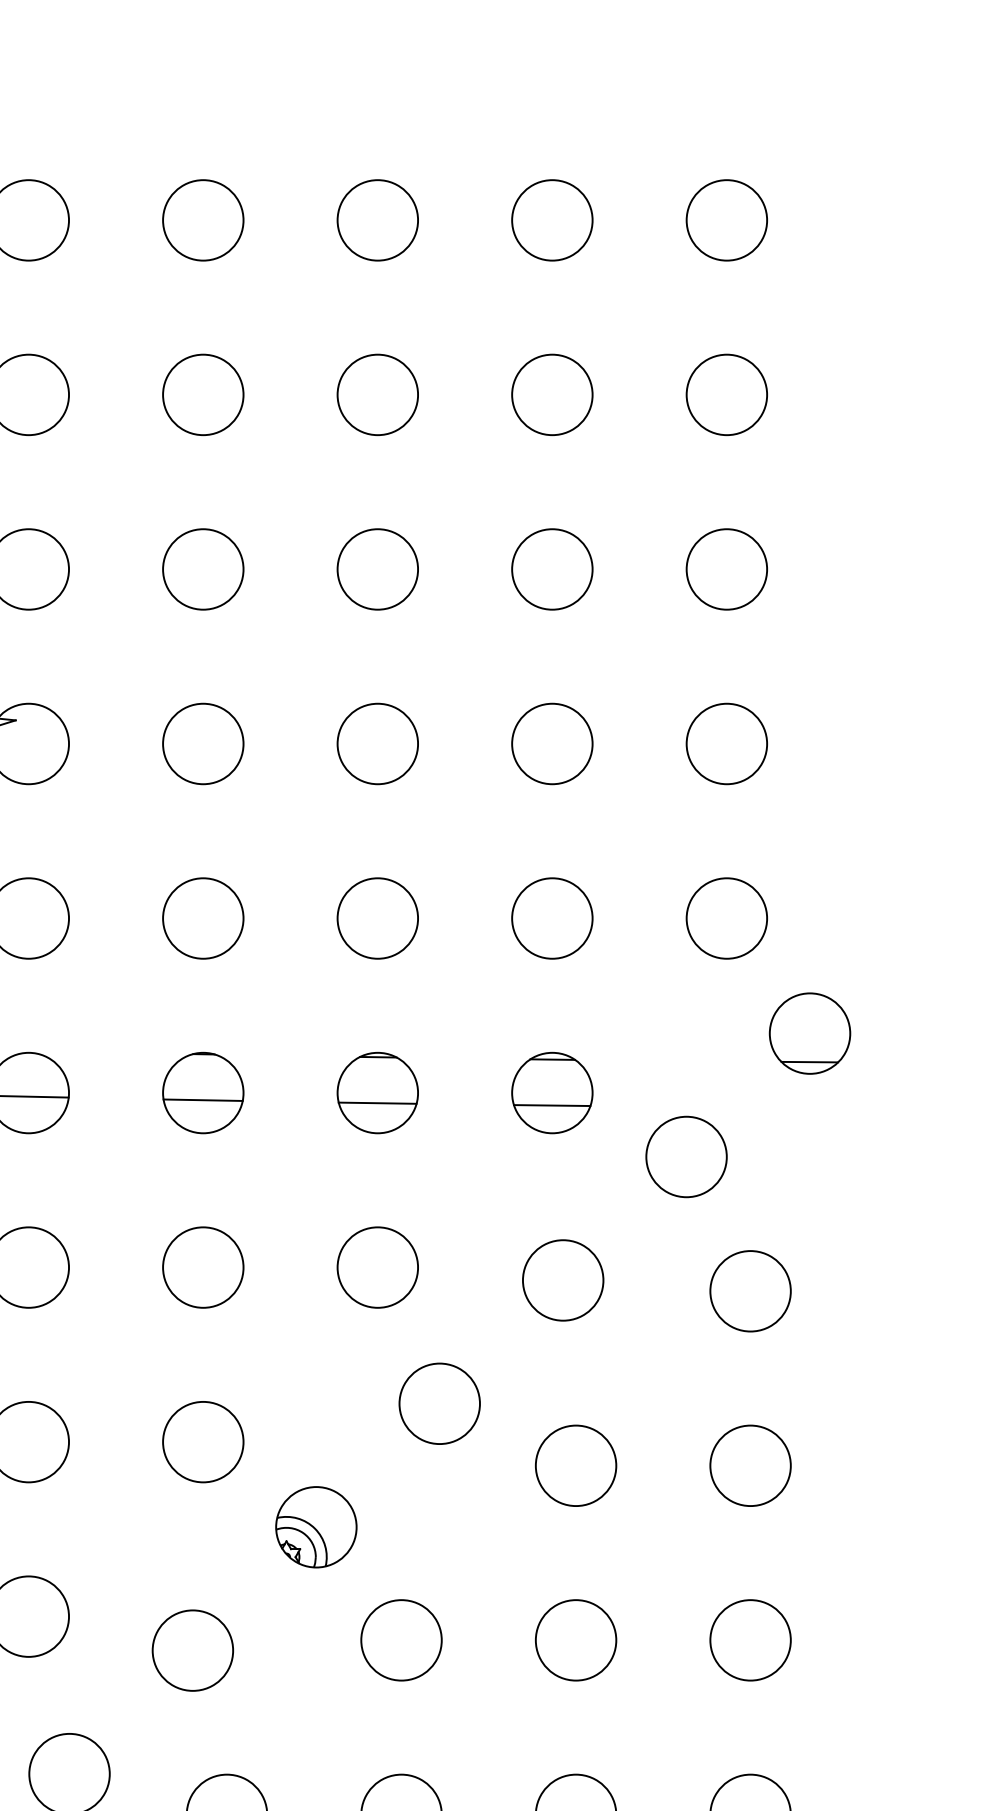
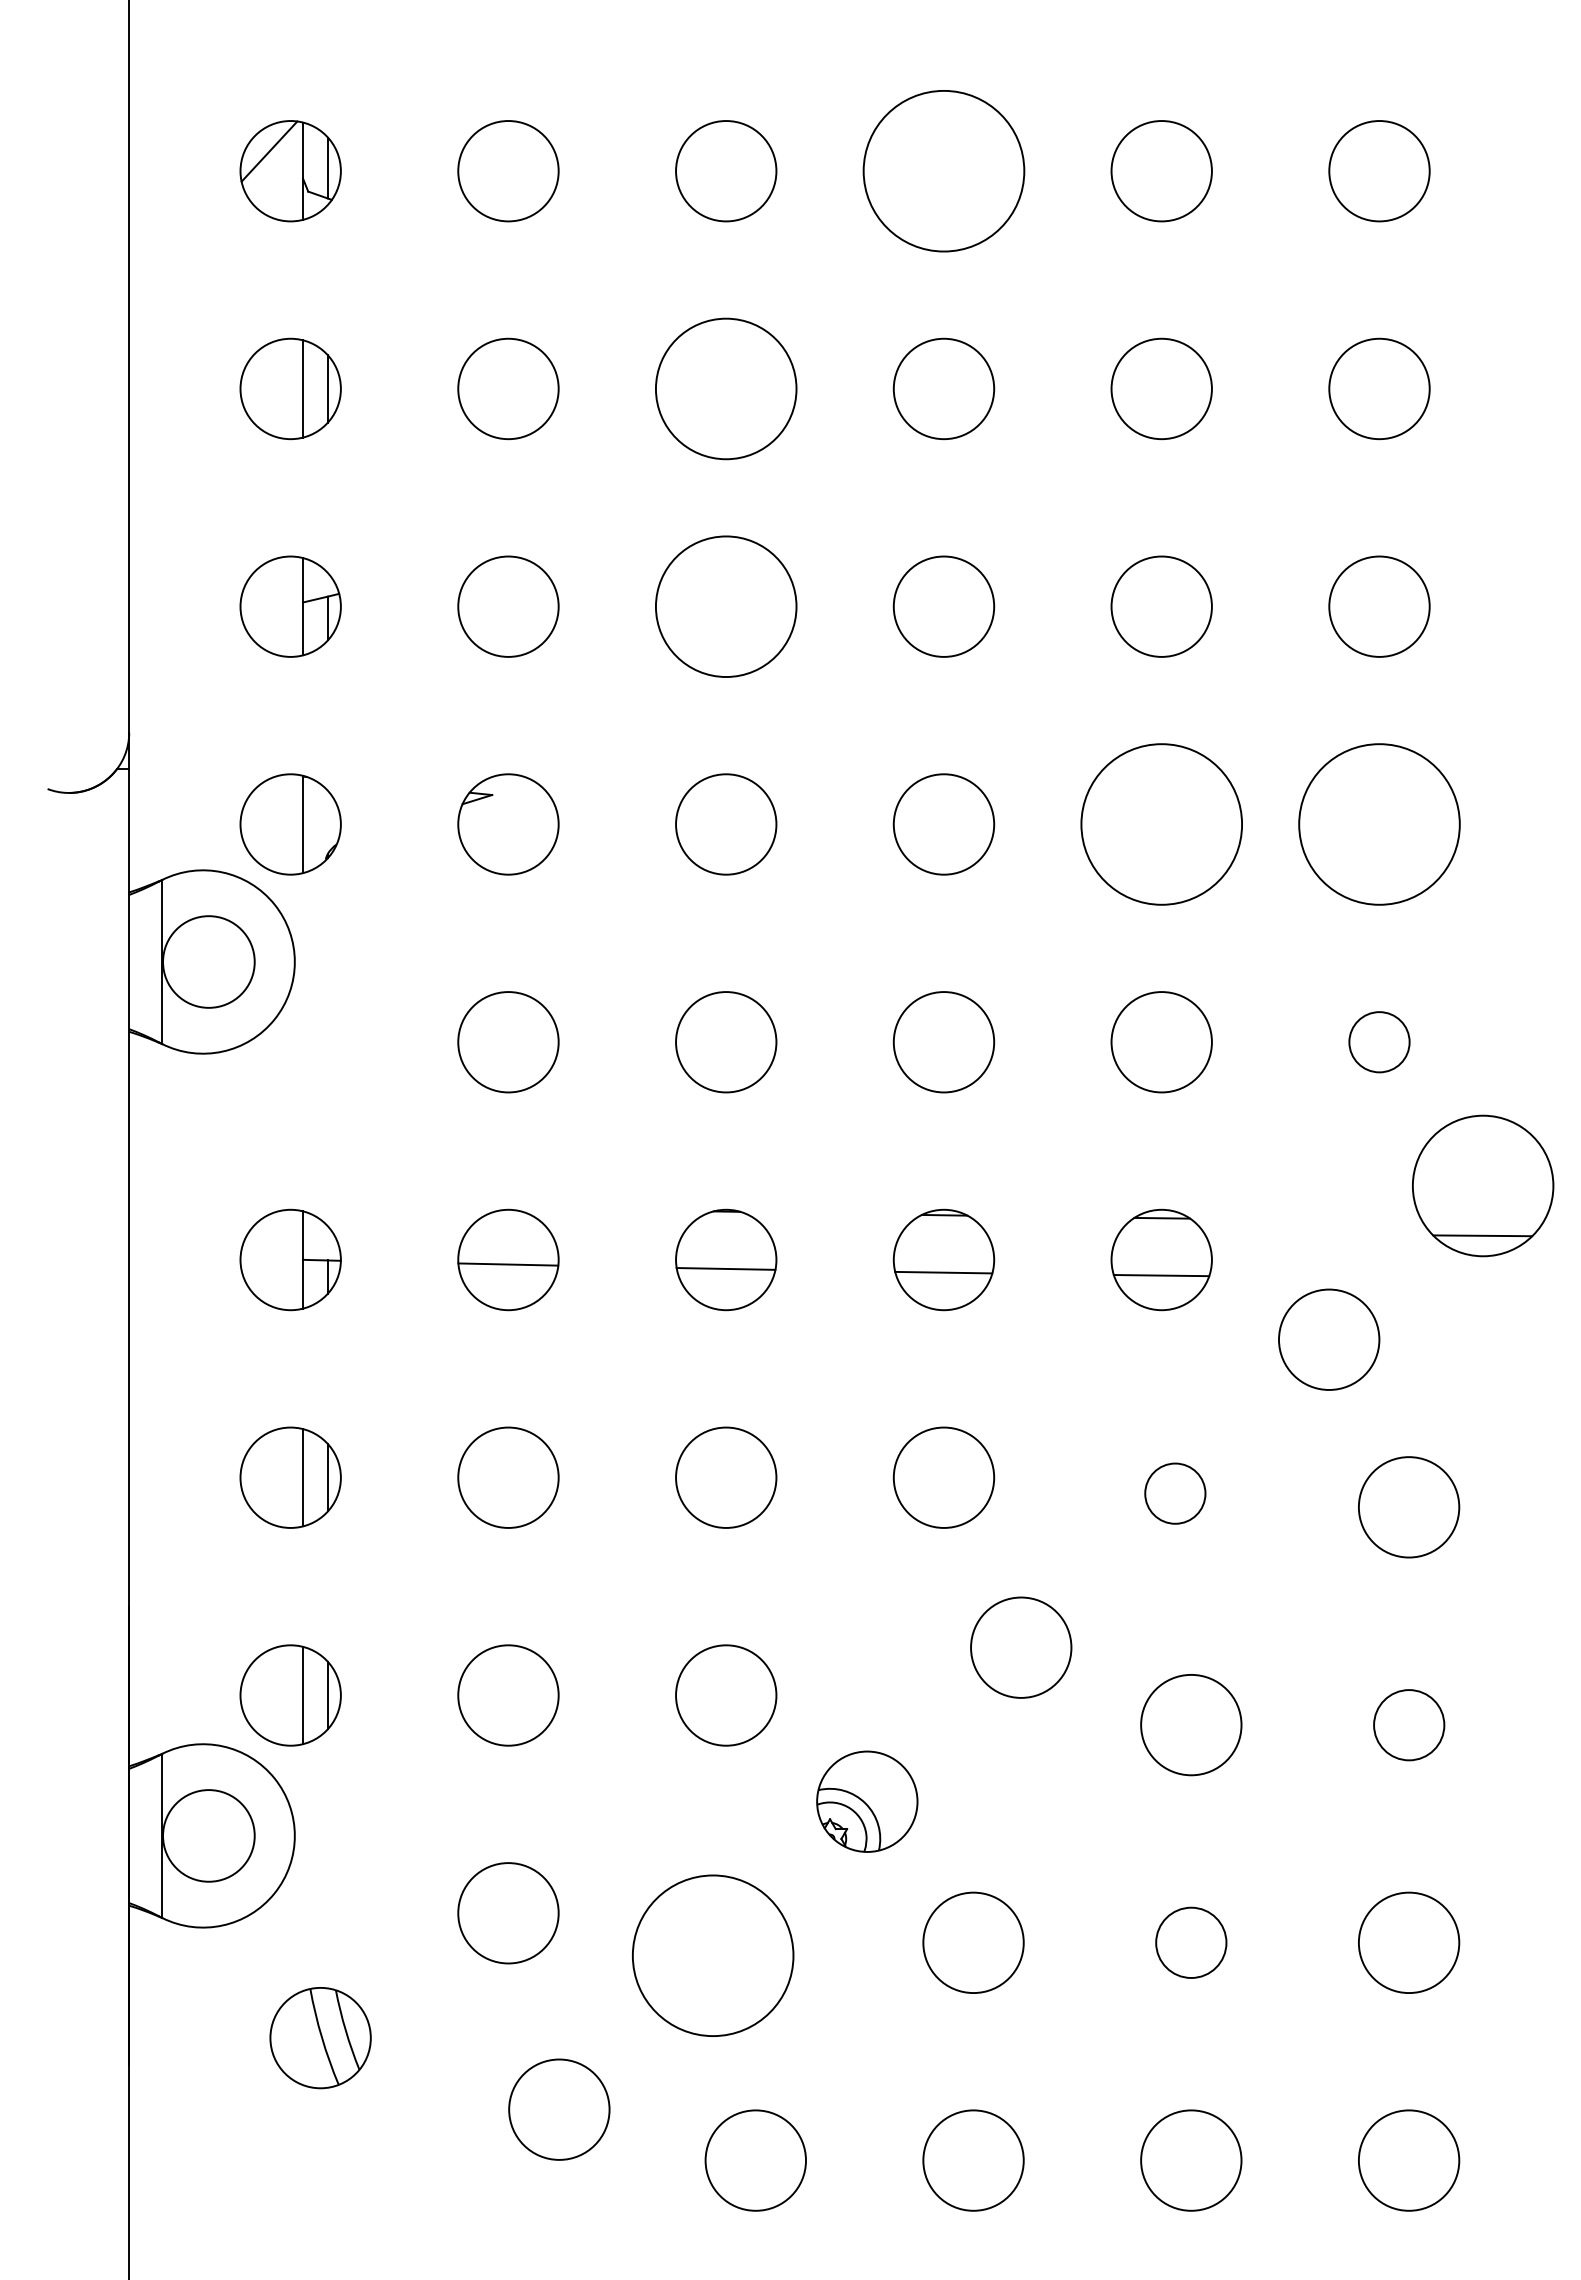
circle: (377, 220) -> (943, 171), size x1.6
circle: (203, 394) -> (726, 388), size x1.4
circle: (203, 569) -> (726, 606), size x1.4
circle: (552, 744) -> (1161, 824), size x1.6
circle: (726, 744) -> (1379, 824), size x1.6
circle: (726, 918) -> (1379, 1042), size x0.6
part: (810, 1033) -> (1483, 1185), size x1.4
circle: (563, 1280) -> (1175, 1493), size x0.6
circle: (750, 1466) -> (1409, 1725), size x0.7
circle: (576, 1640) -> (1191, 1942), size x0.7
circle: (193, 1650) -> (713, 1955), size x1.6

